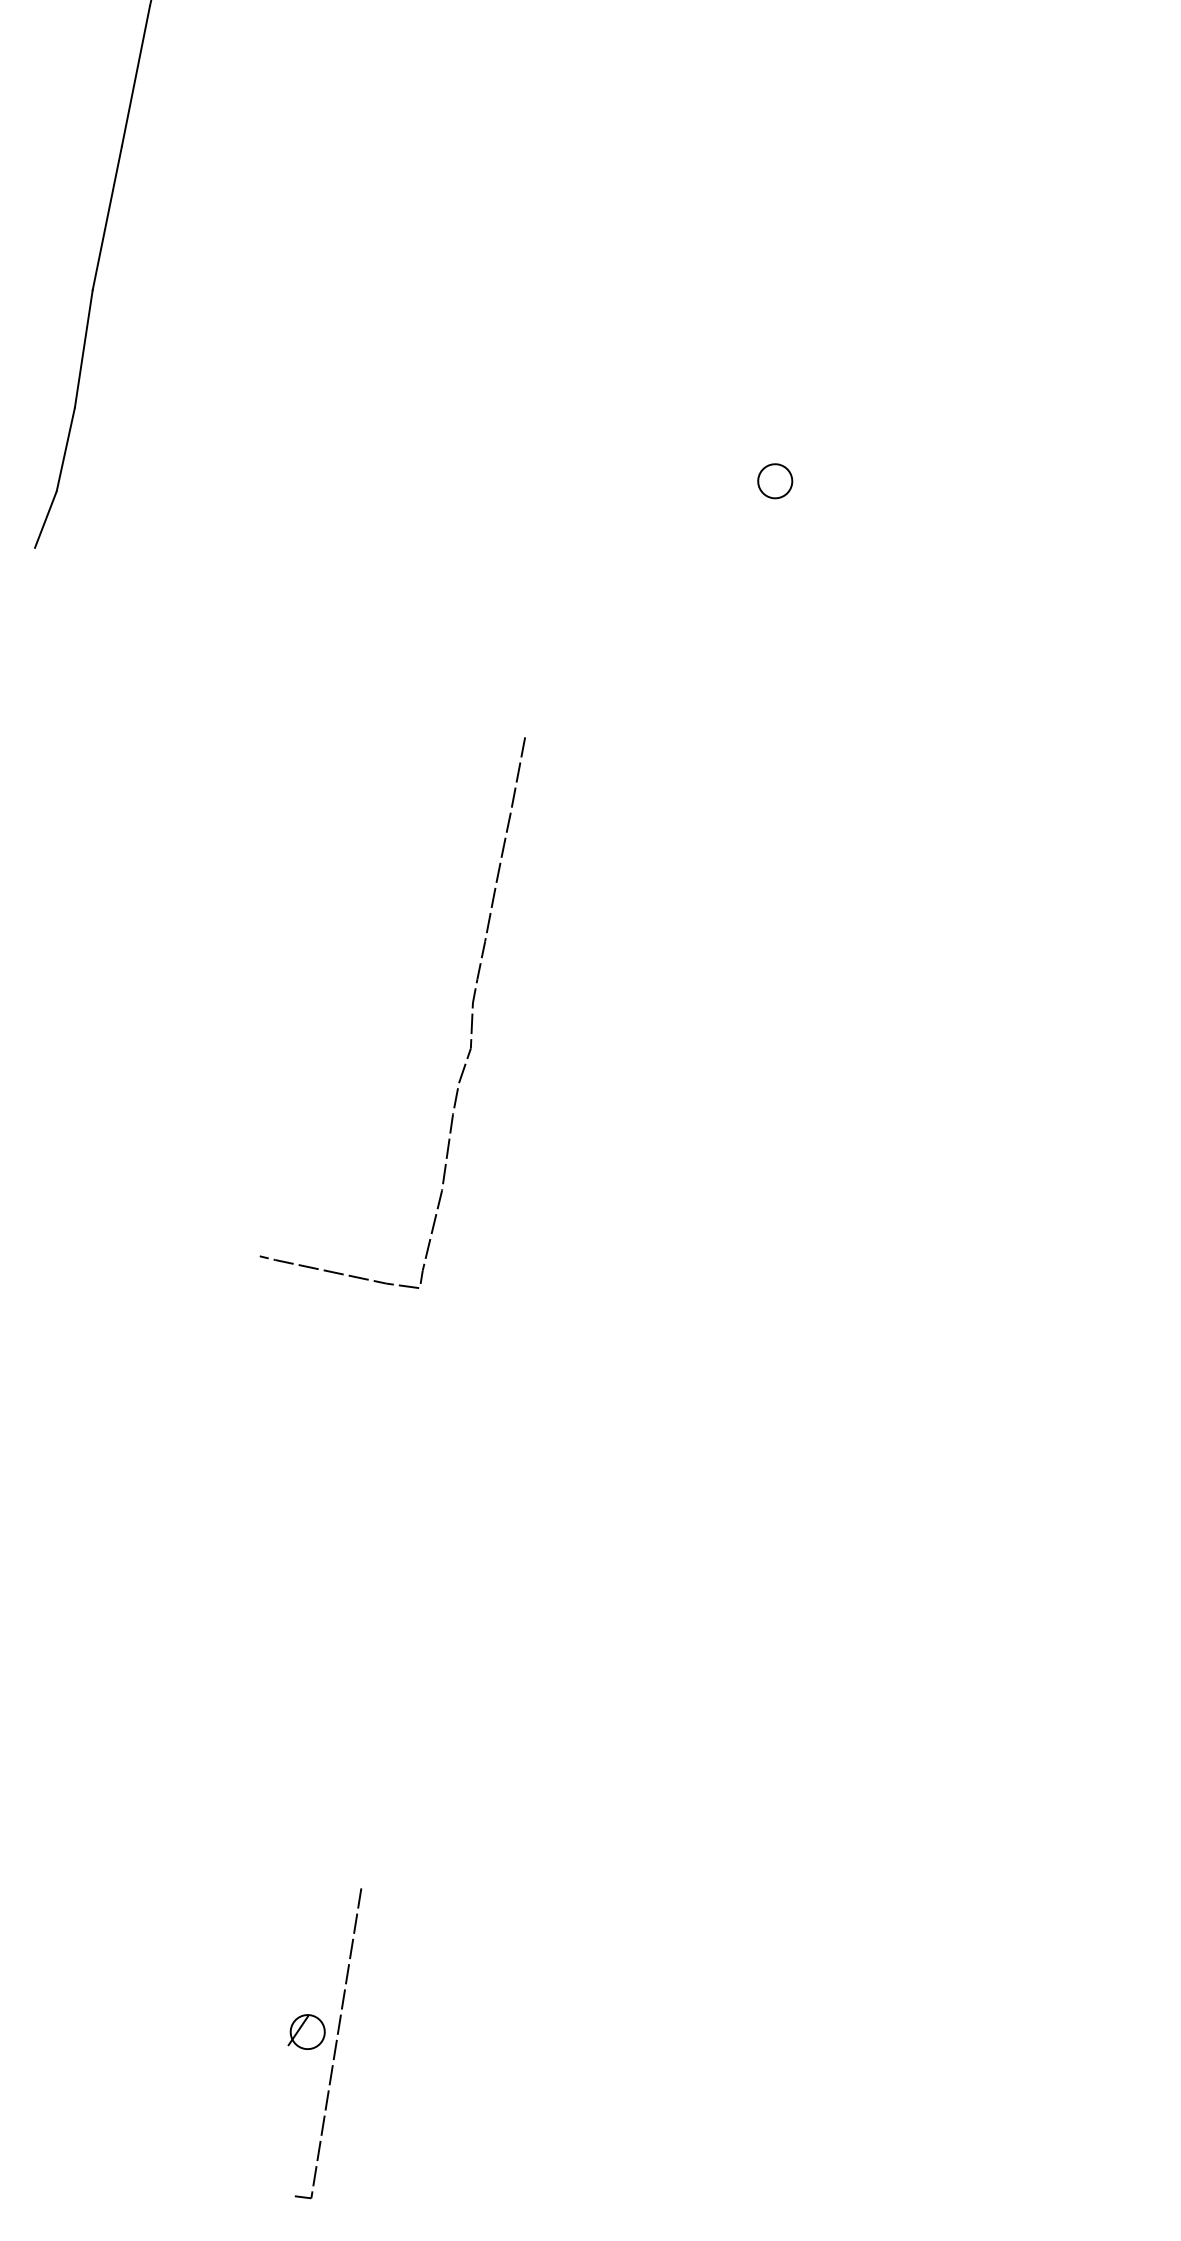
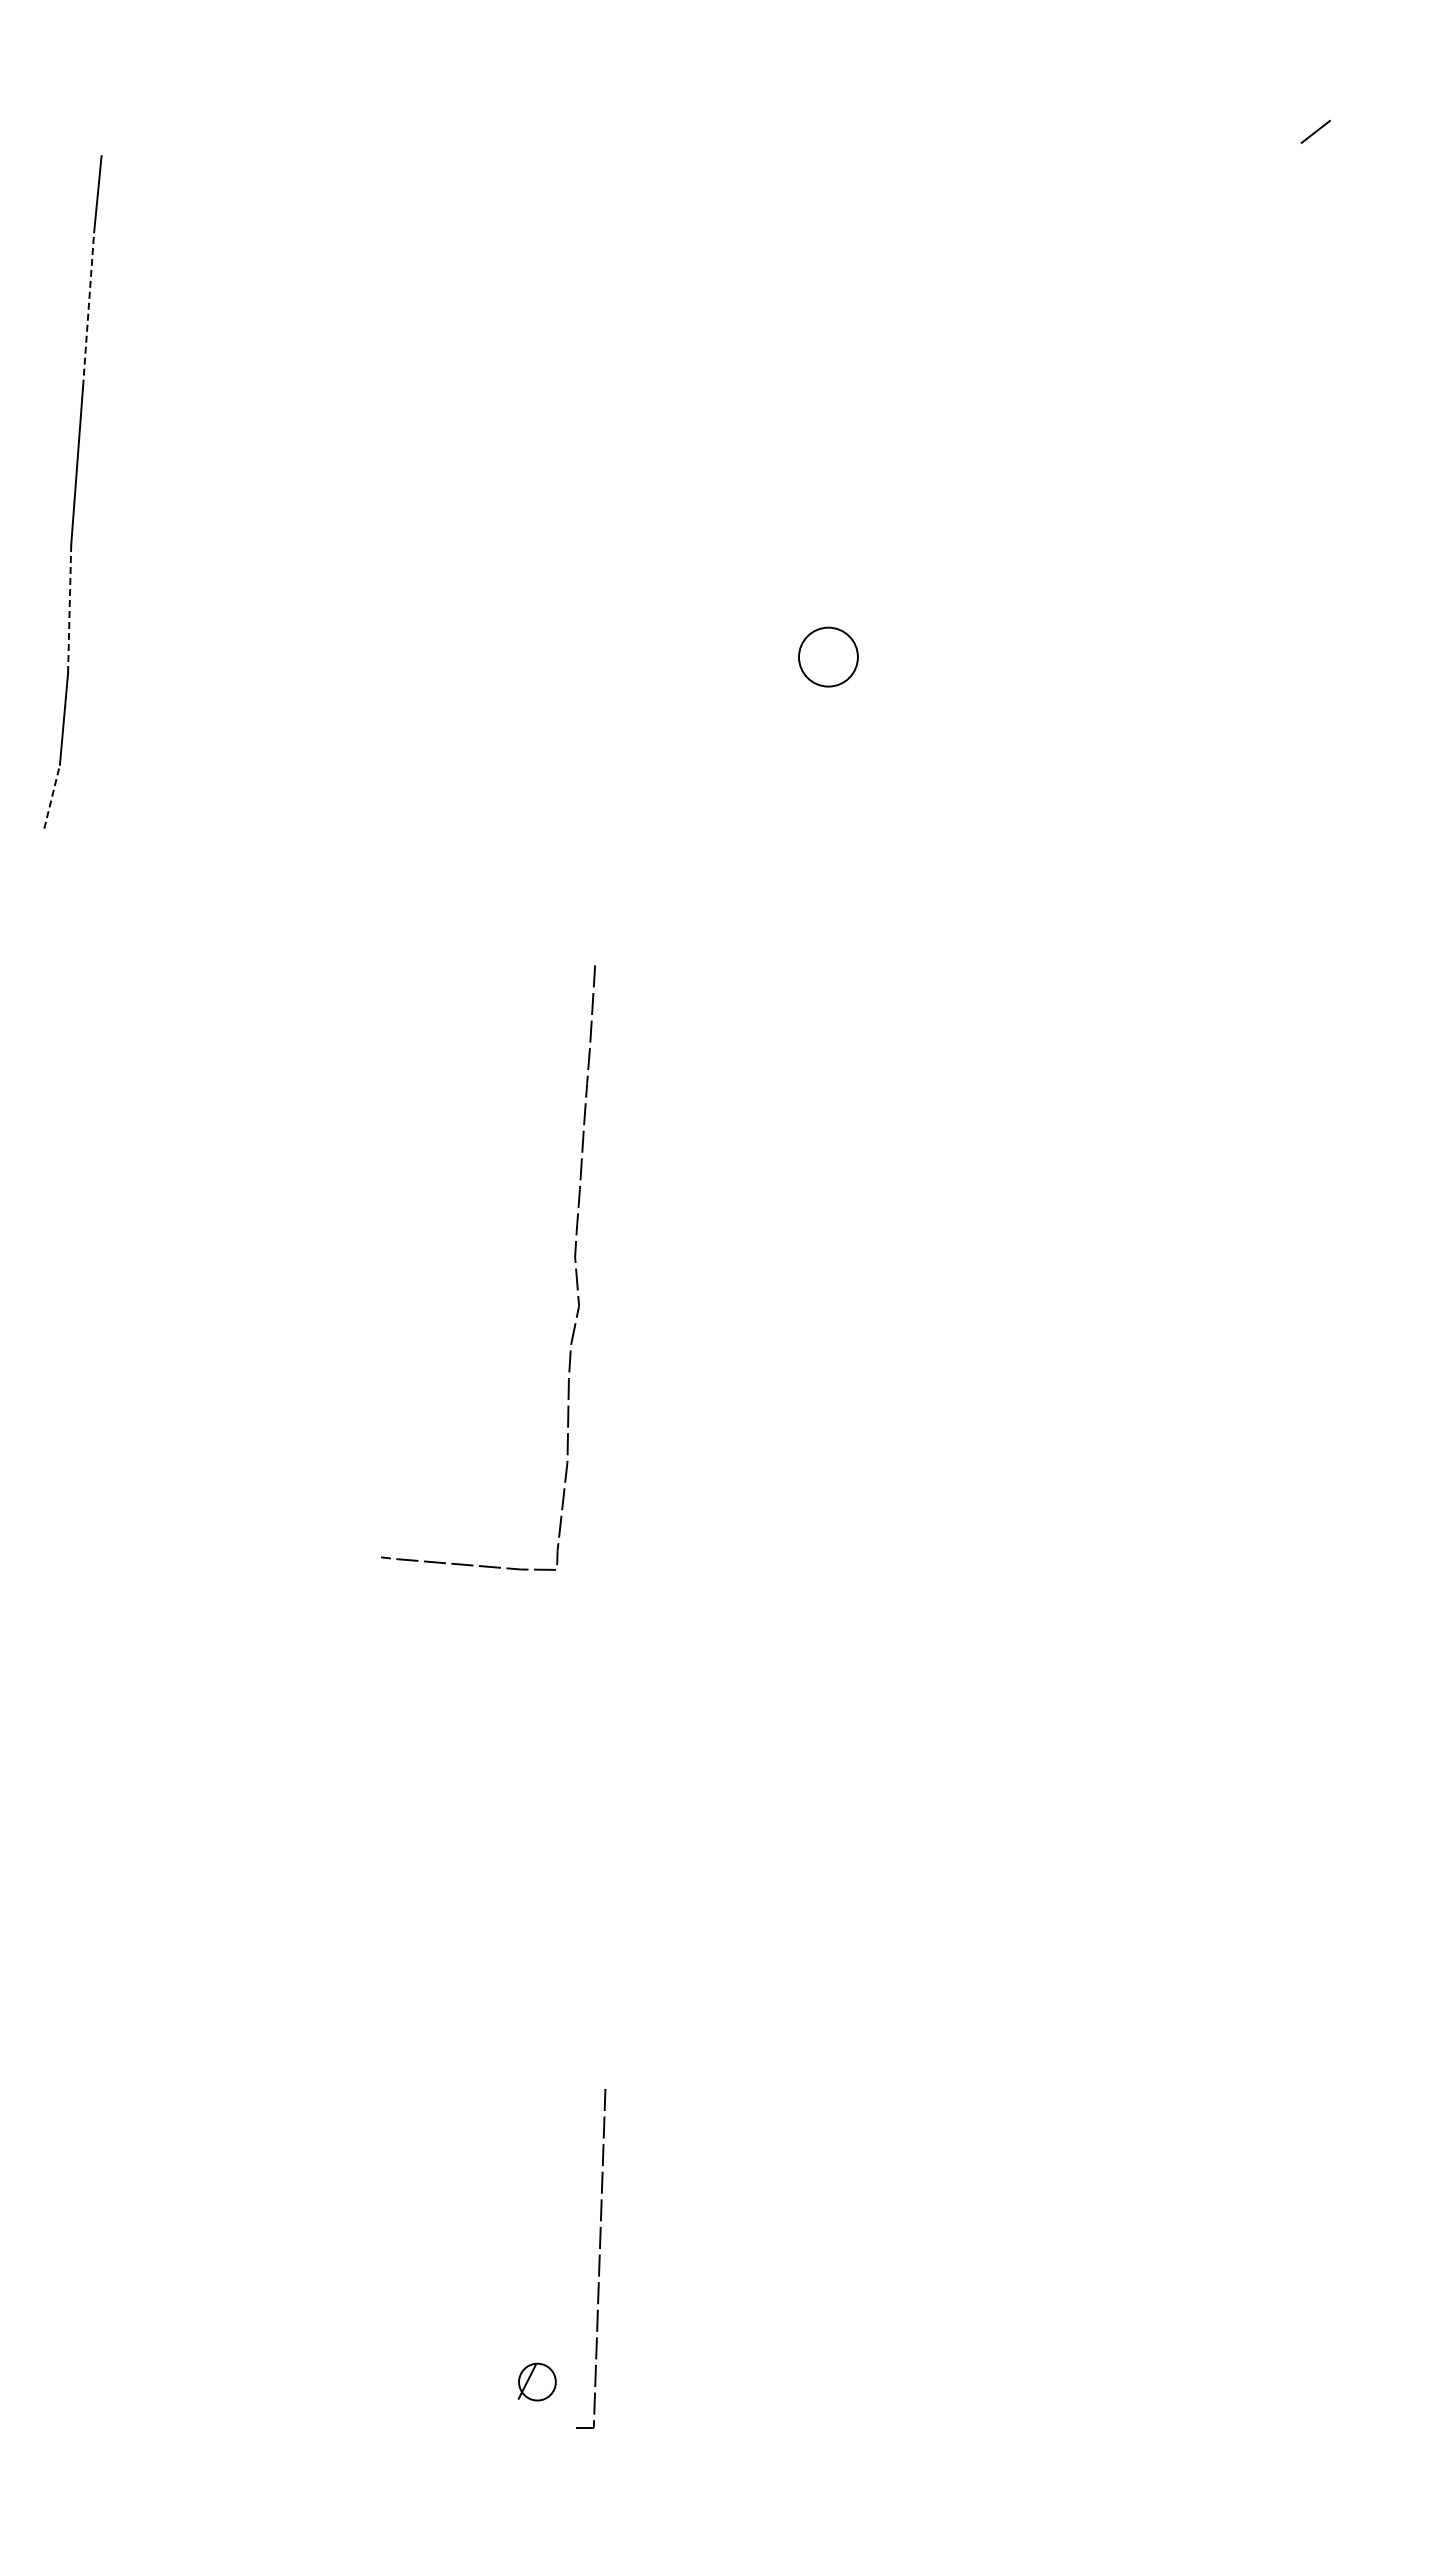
line: (135, 76) -> (88, 309), solid -> dashed
line: (83, 348) -> (69, 608), solid -> dashed
circle: (775, 480) -> (828, 656), size x1.6
line: (46, 519) -> (52, 796), solid -> dashed
part: (335, 2043) -> (598, 2258), moved

